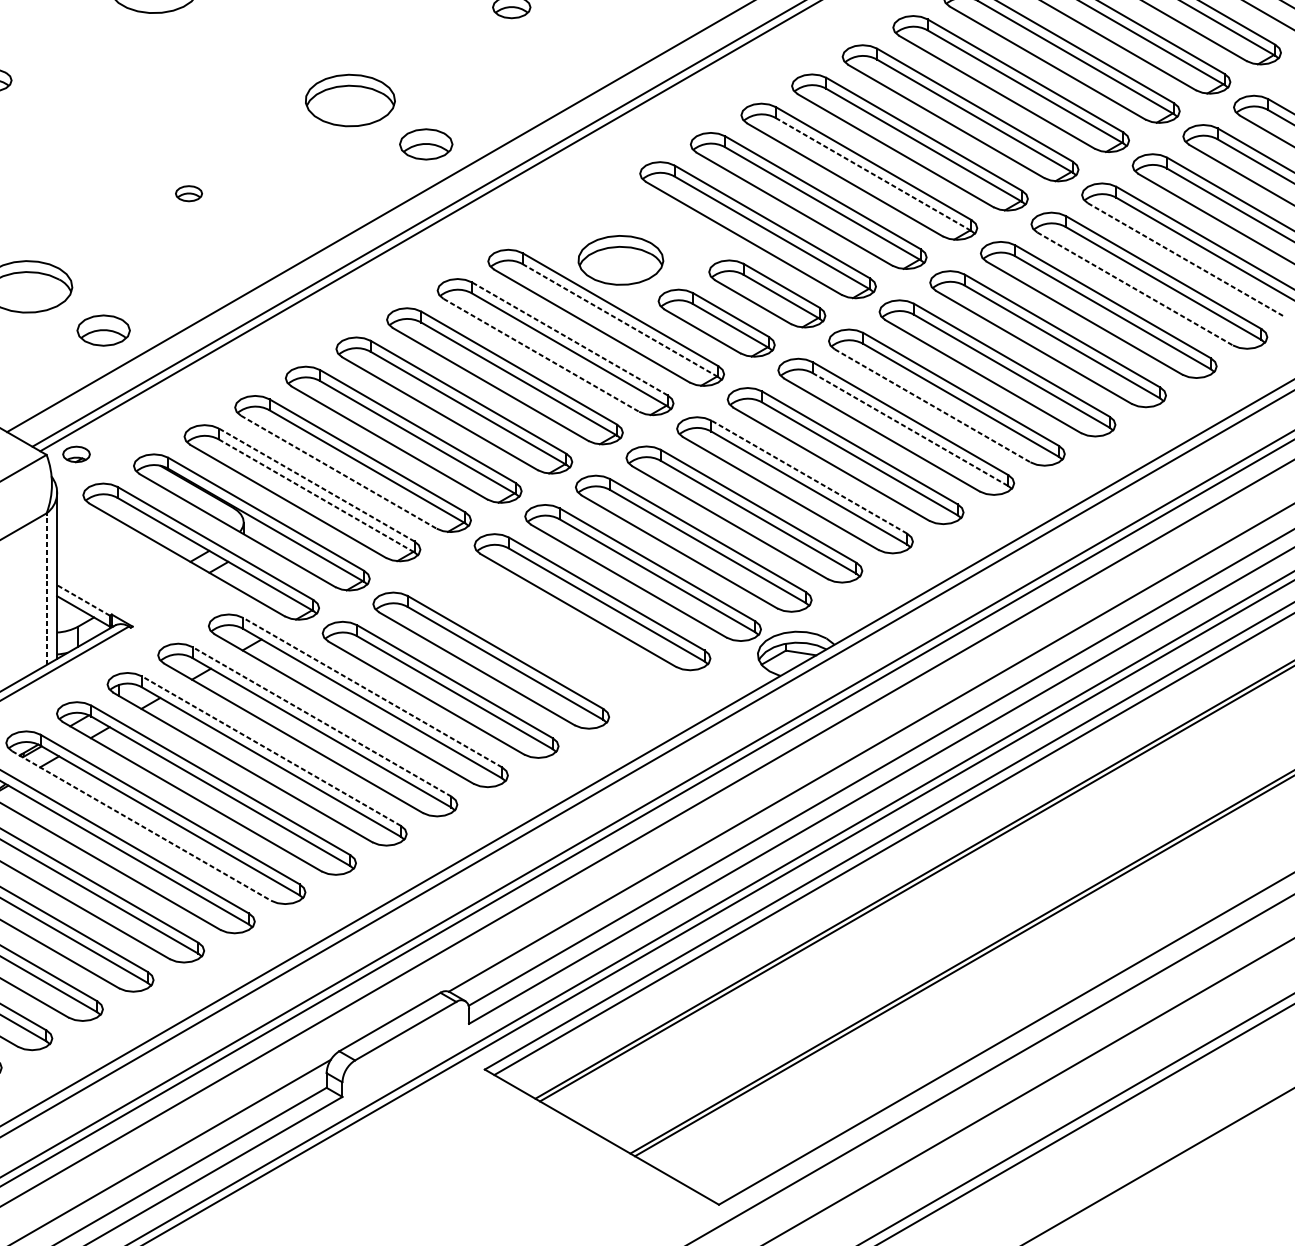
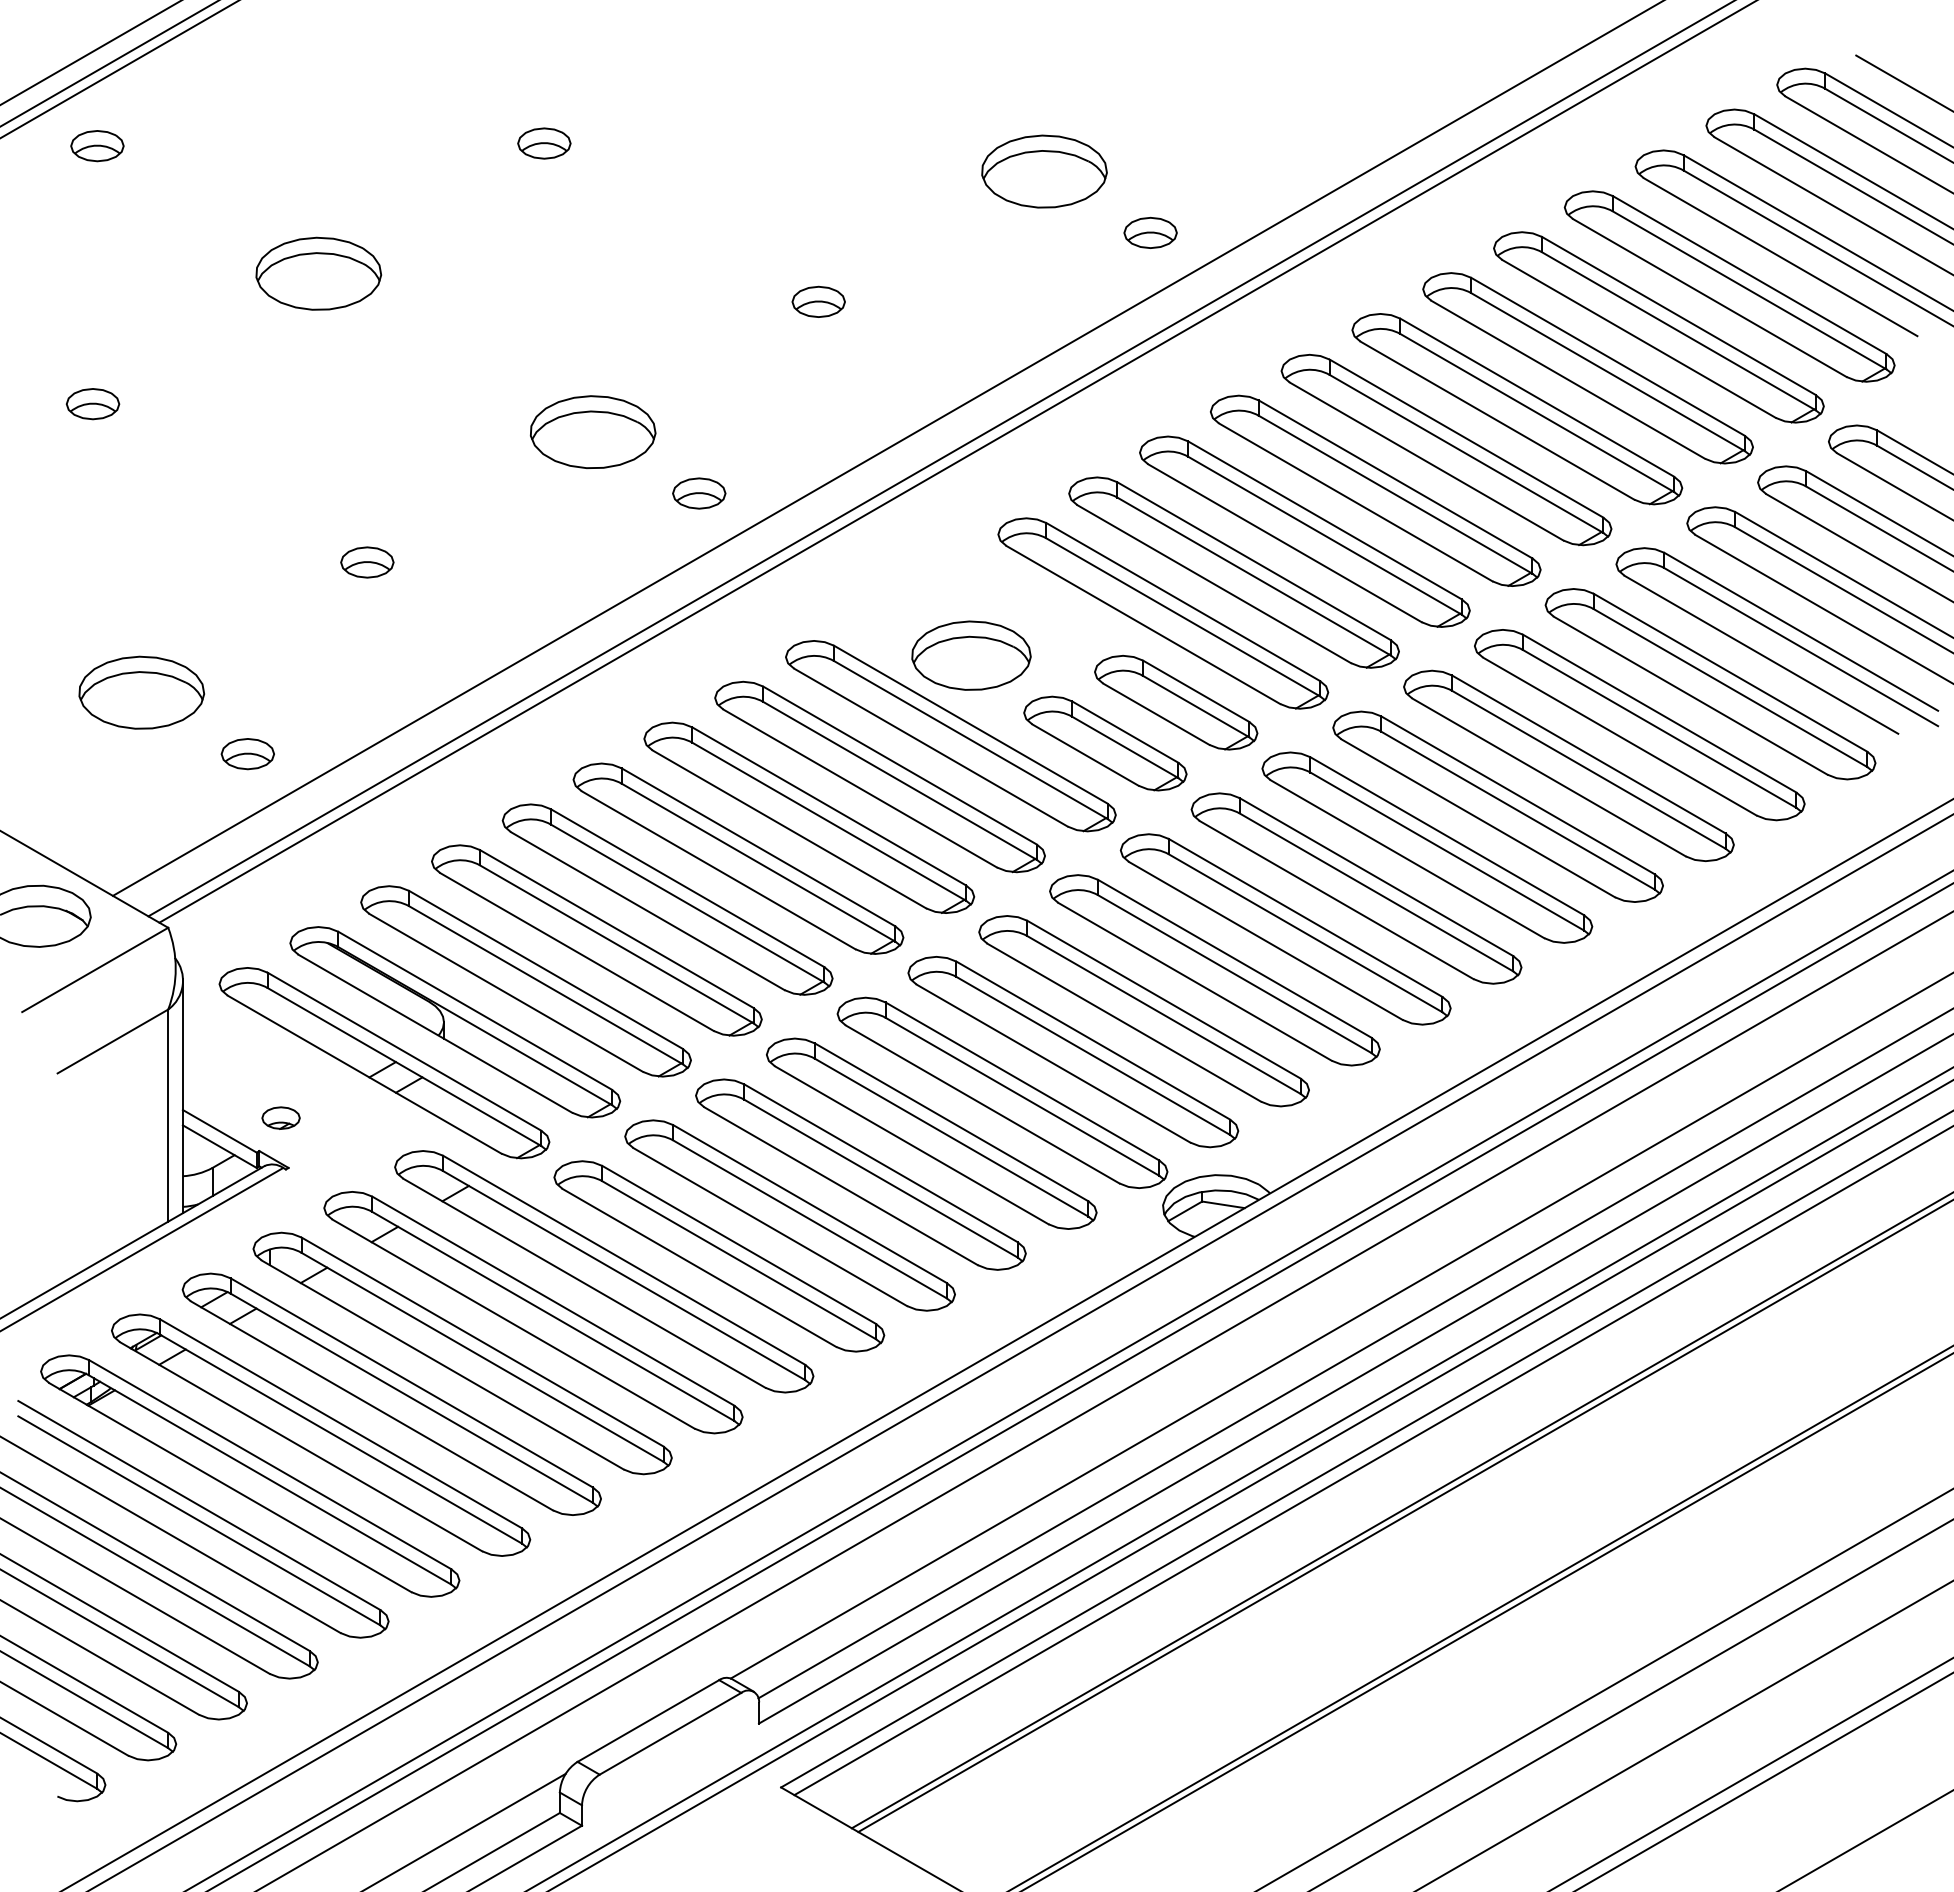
part: (426, 144) -> (699, 493), size x0.71
line: (873, 174) -> (1324, 535), dashed -> solid
part: (189, 193) -> (367, 562), size x1.43
line: (1185, 259) -> (1761, 654), dashed -> solid
line: (1135, 288) -> (1690, 695), dashed -> solid
line: (620, 320) -> (970, 739), dashed -> solid
part: (103, 331) -> (247, 754), size x0.71
line: (570, 338) -> (900, 765), dashed -> solid
line: (541, 355) -> (860, 788), dashed -> solid
line: (932, 406) -> (1407, 859), dashed -> solid
line: (910, 429) -> (1376, 892), dashed -> solid
part: (76, 453) -> (280, 1117), moved
line: (338, 472) -> (576, 952), dashed -> solid
line: (808, 476) -> (1234, 958), dashed -> solid
line: (317, 484) -> (546, 969), dashed -> solid
line: (317, 496) -> (546, 985), dashed -> solid
line: (46, 589) -> (168, 1115), dashed -> solid
line: (83, 600) -> (219, 1131), dashed -> solid
part: (541, 631) -> (860, 1174), added
line: (372, 692) -> (623, 1260), dashed -> solid
line: (321, 721) -> (552, 1300), dashed -> solid
line: (271, 750) -> (482, 1341), dashed -> solid
line: (141, 826) -> (301, 1447), dashed -> solid

